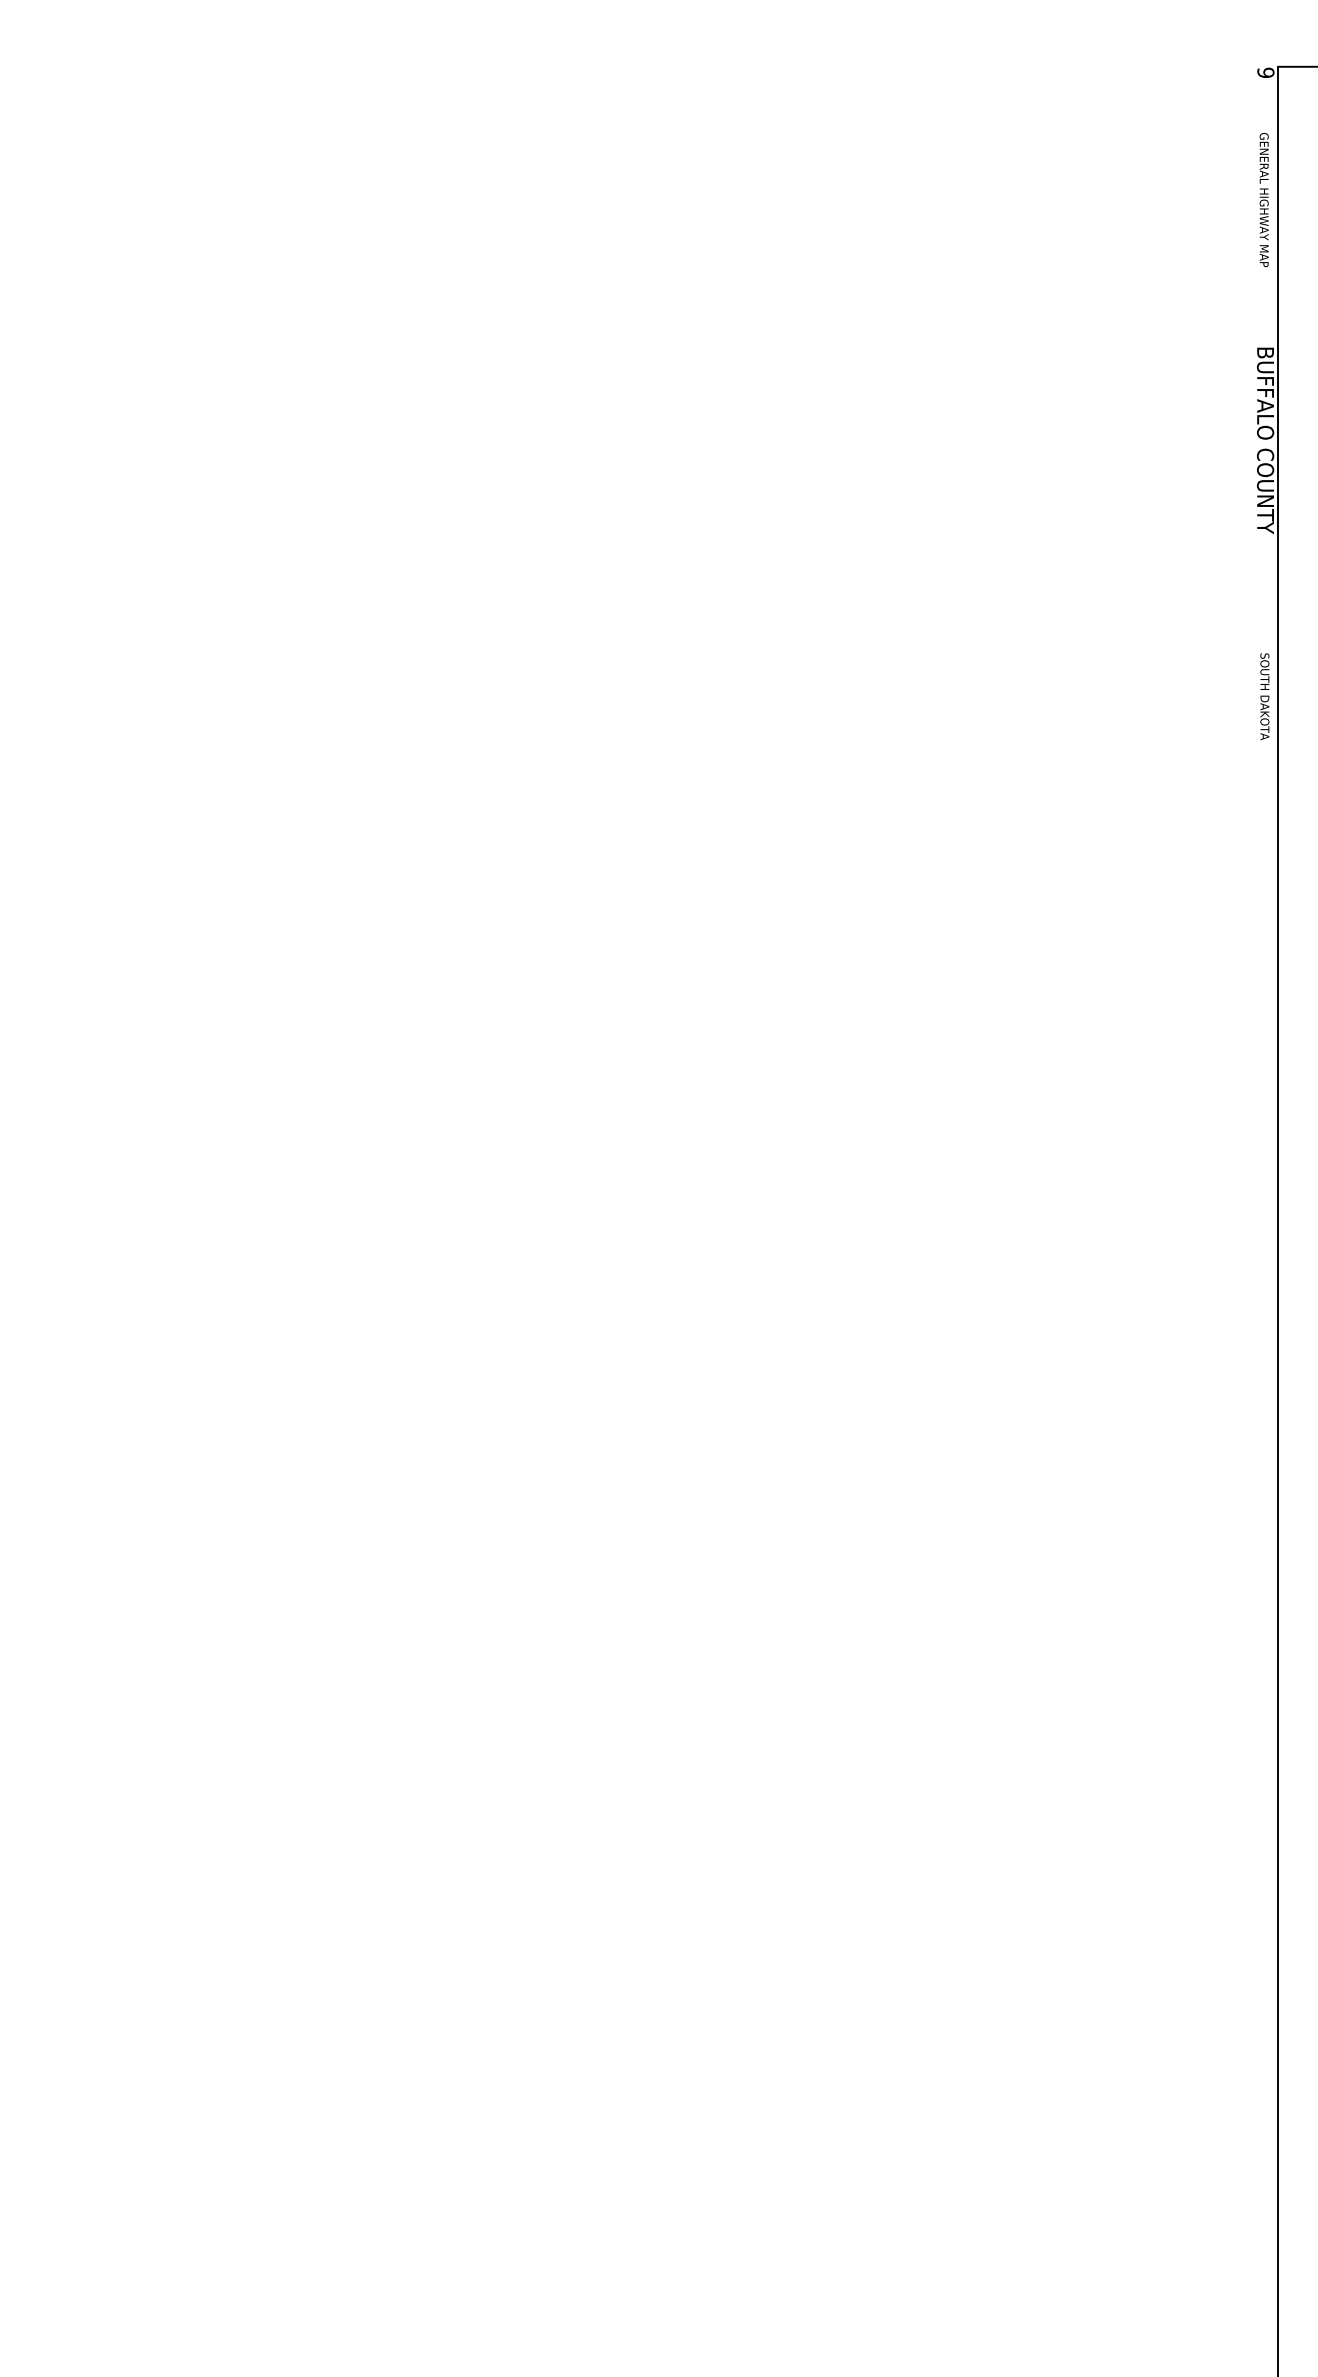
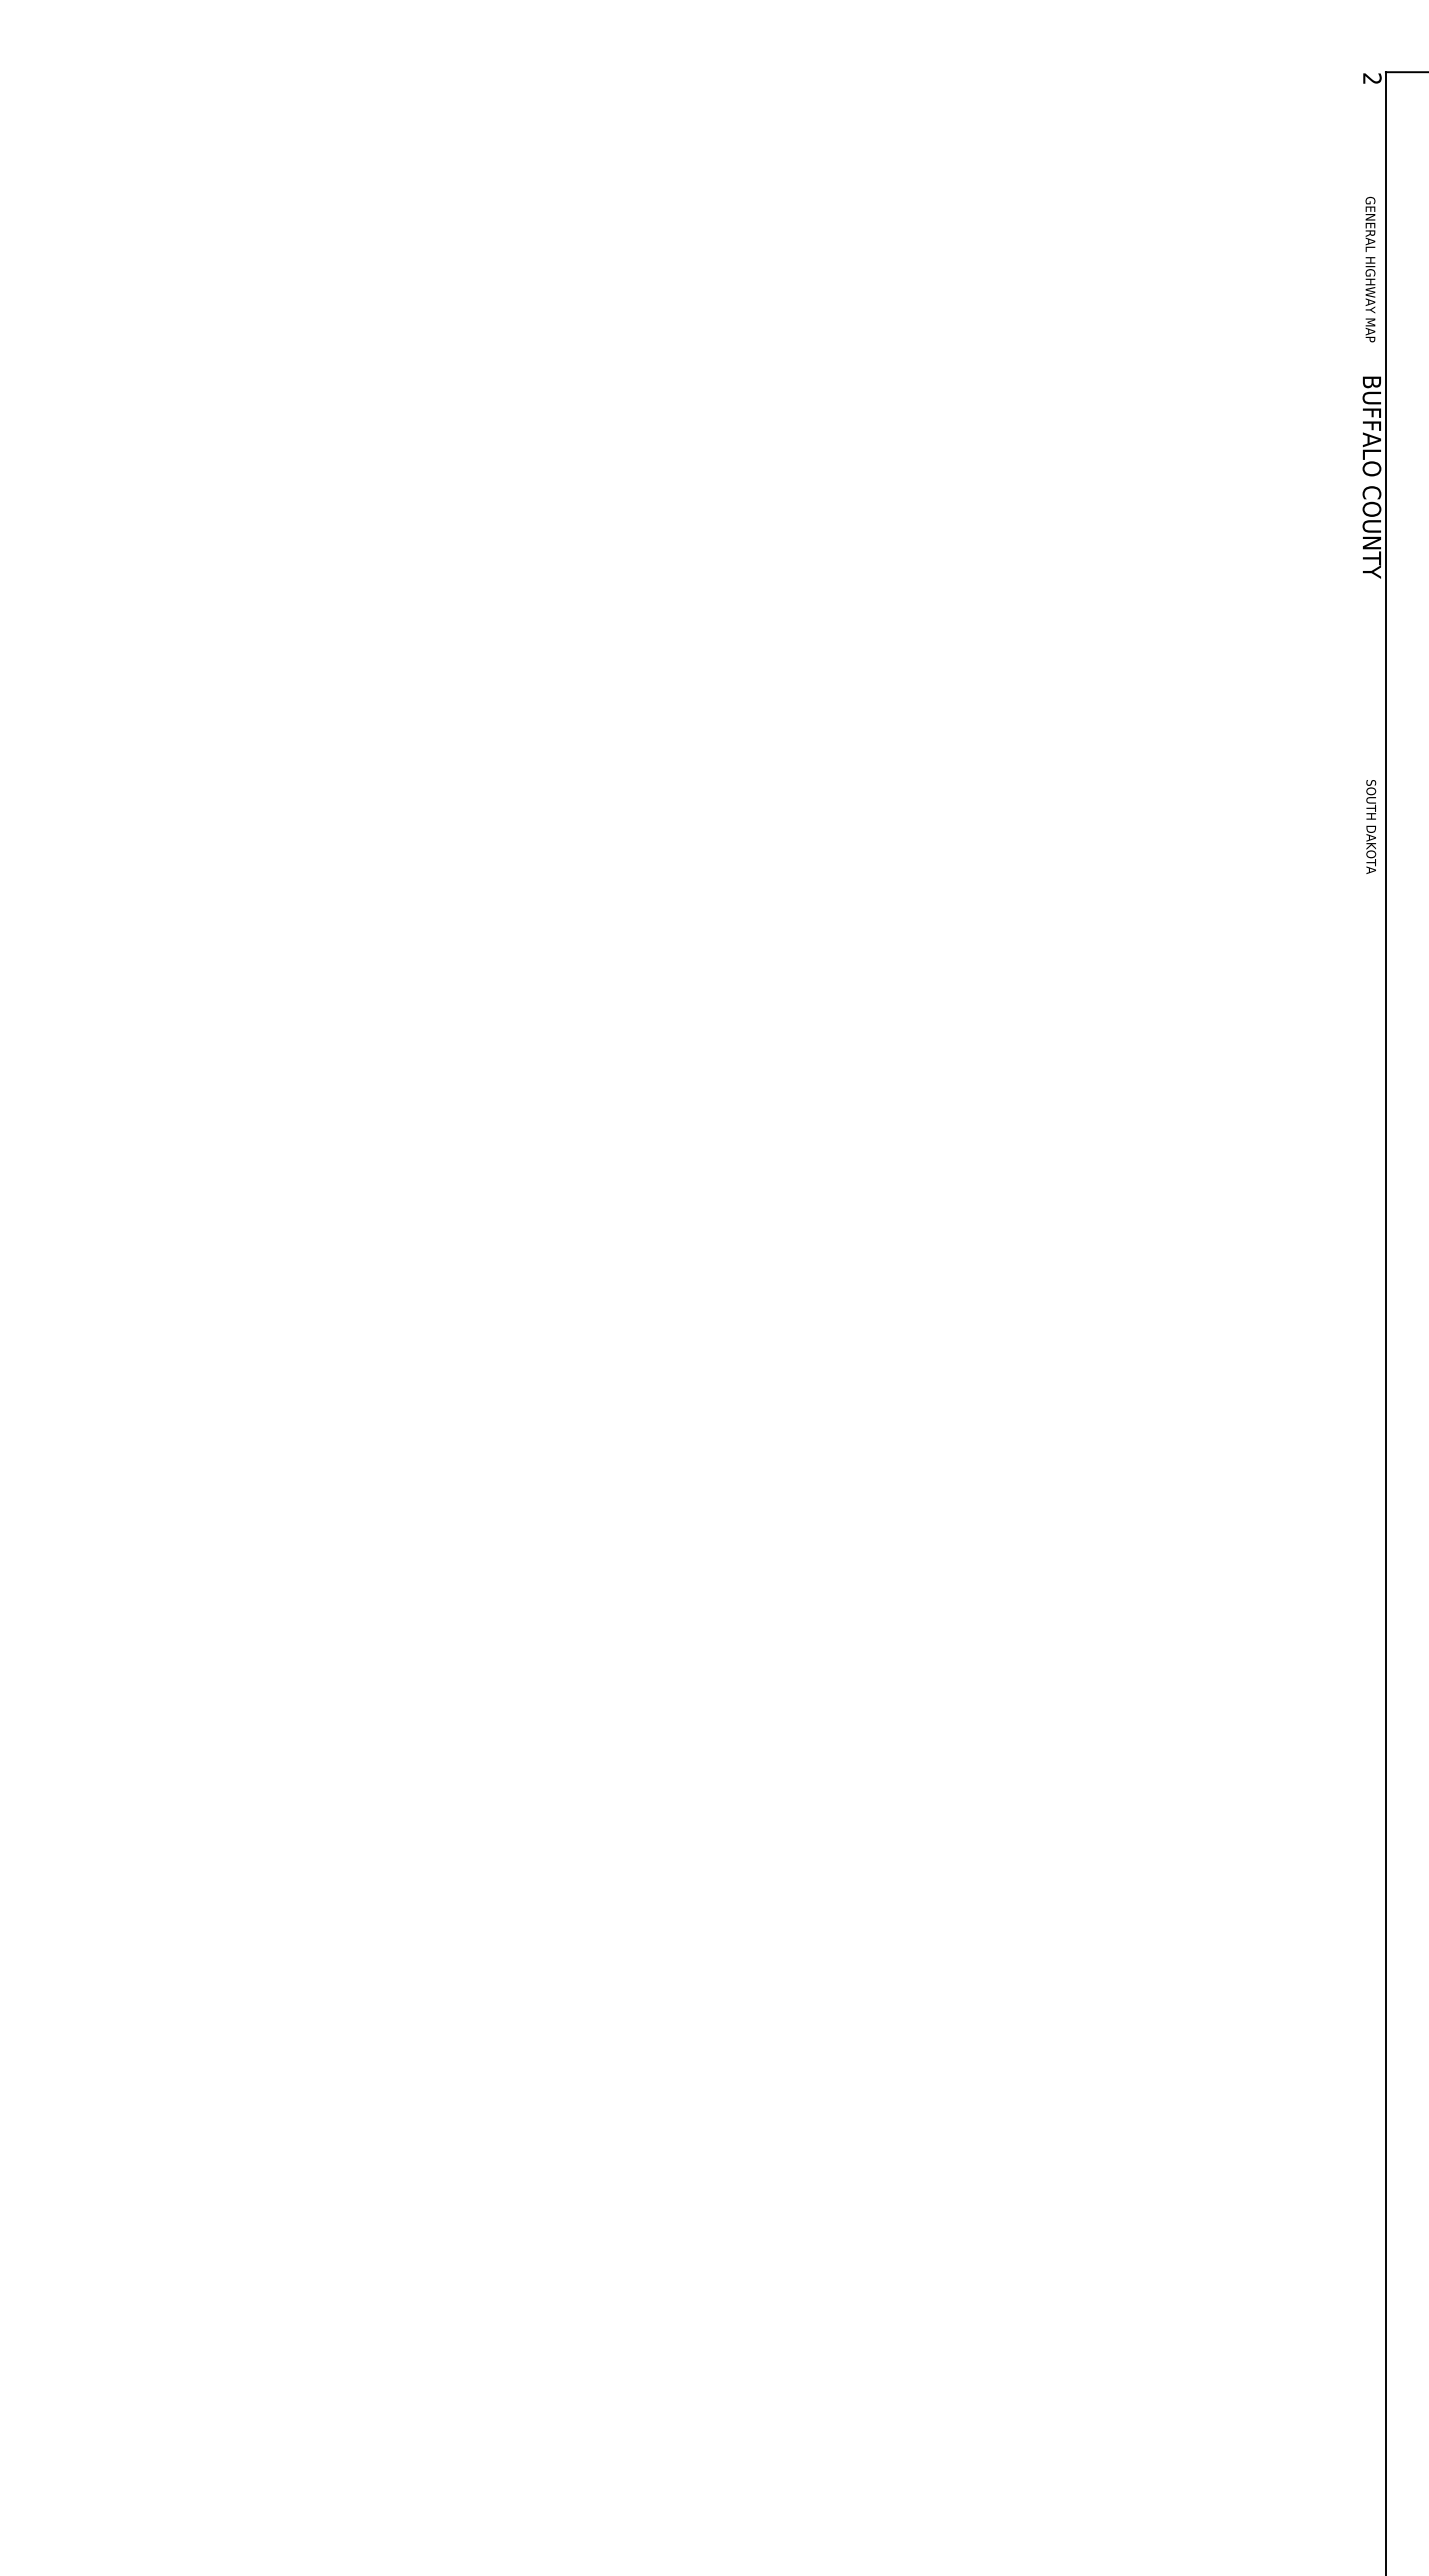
text: (1266, 72) -> (1372, 78), 9 -> 2
text: (1264, 199) -> (1370, 269), moved
text: (1265, 696) -> (1371, 826), moved

